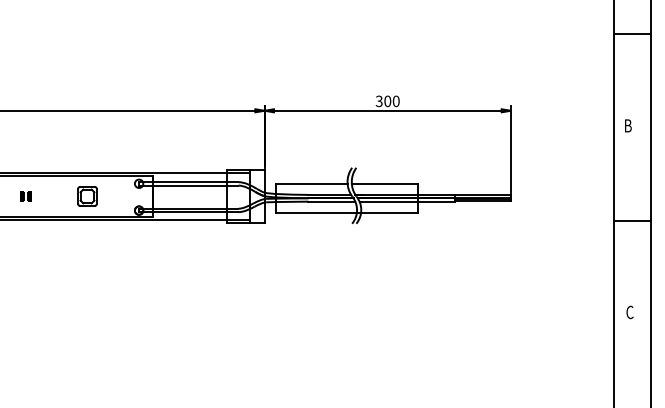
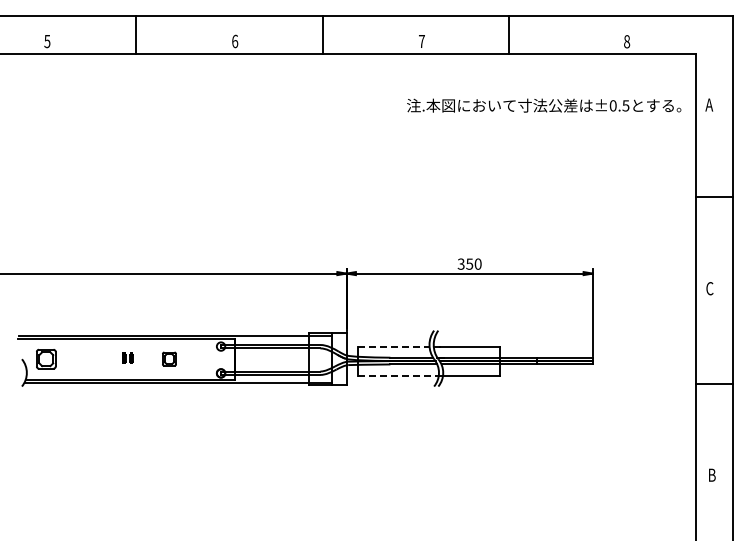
text: (387, 100) -> (469, 263), 300 -> 350
text: (627, 125) -> (709, 288), B -> C
line: (311, 183) -> (393, 346), solid -> dashed
part: (25, 195) -> (127, 357), moved
part: (87, 195) -> (169, 358), size x0.7
line: (317, 212) -> (399, 375), solid -> dashed
text: (629, 311) -> (711, 474), C -> B

